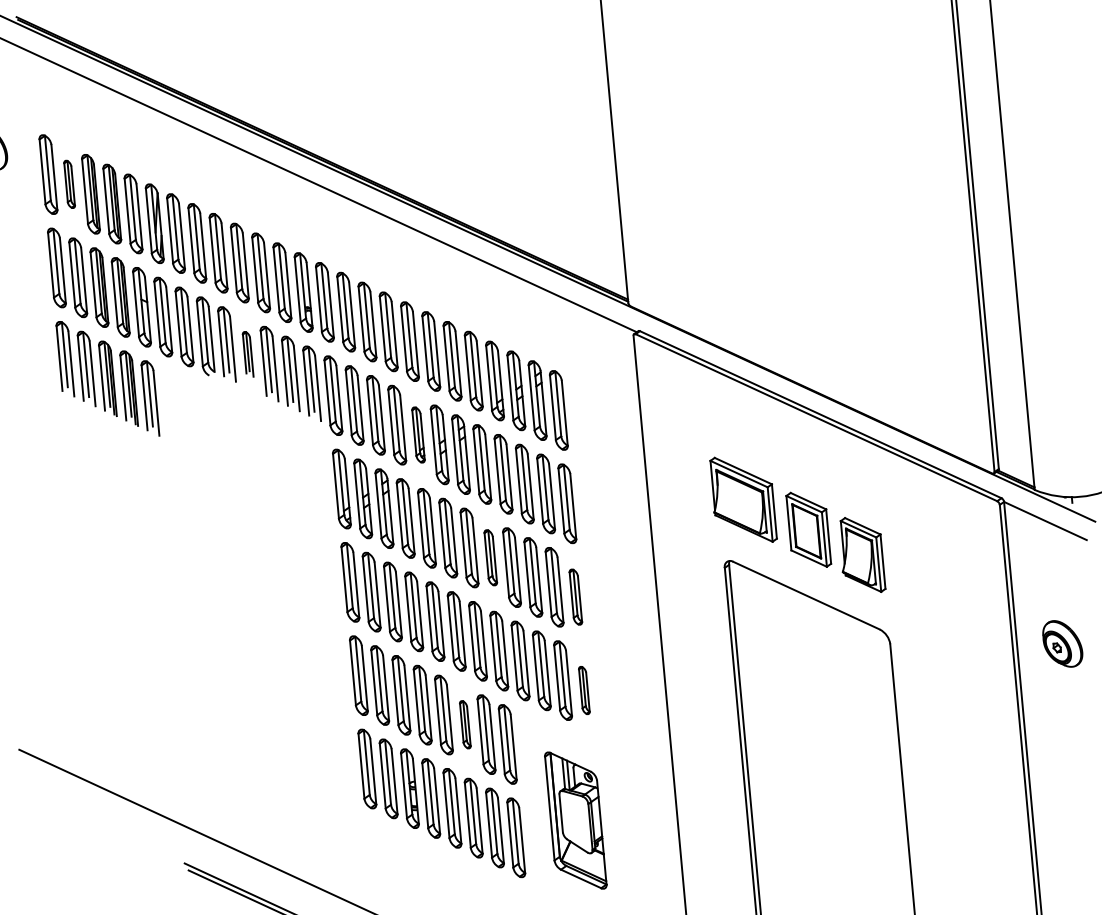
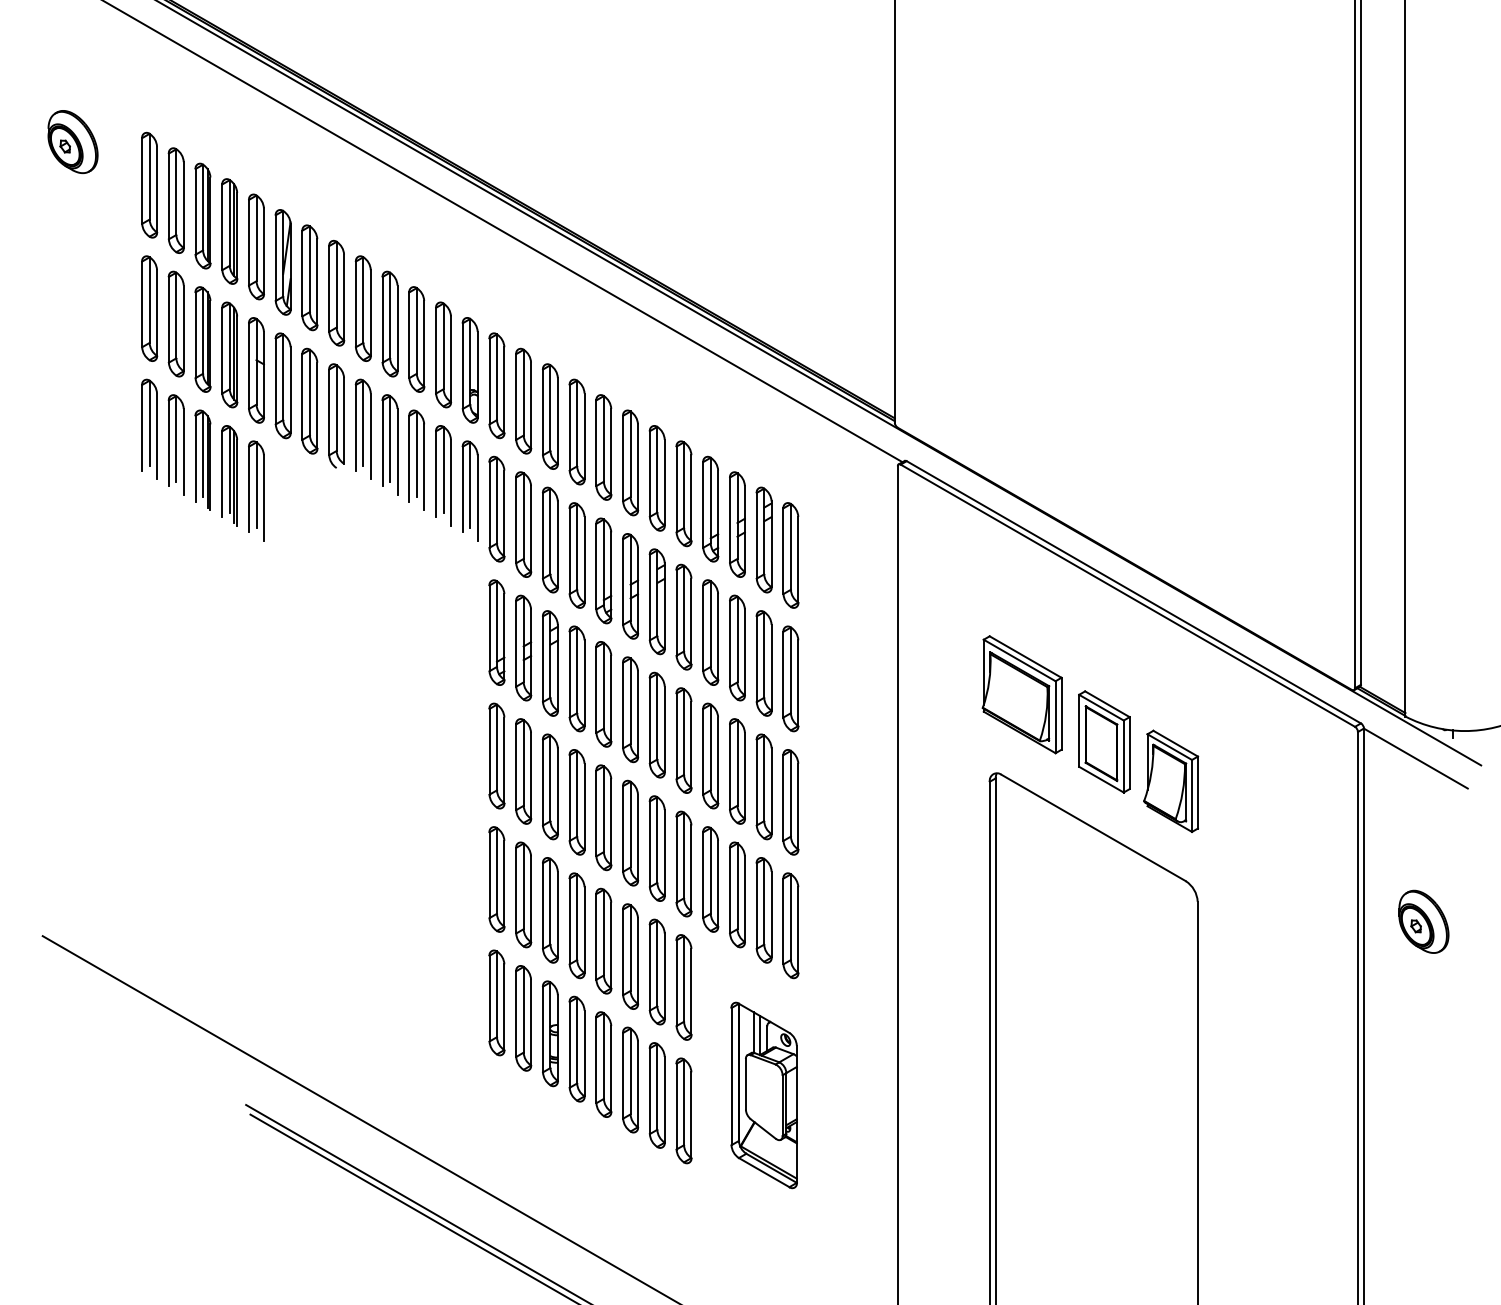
part: (69, 184) -> (175, 200), size x1.67
part: (247, 354) -> (389, 444), size x1.67
part: (418, 434) -> (603, 570), size x1.43
part: (490, 557) -> (683, 740), size x1.43
part: (575, 597) -> (790, 802), size x1.43
part: (584, 690) -> (790, 925), size x1.67
part: (465, 724) -> (630, 956), size x1.67

